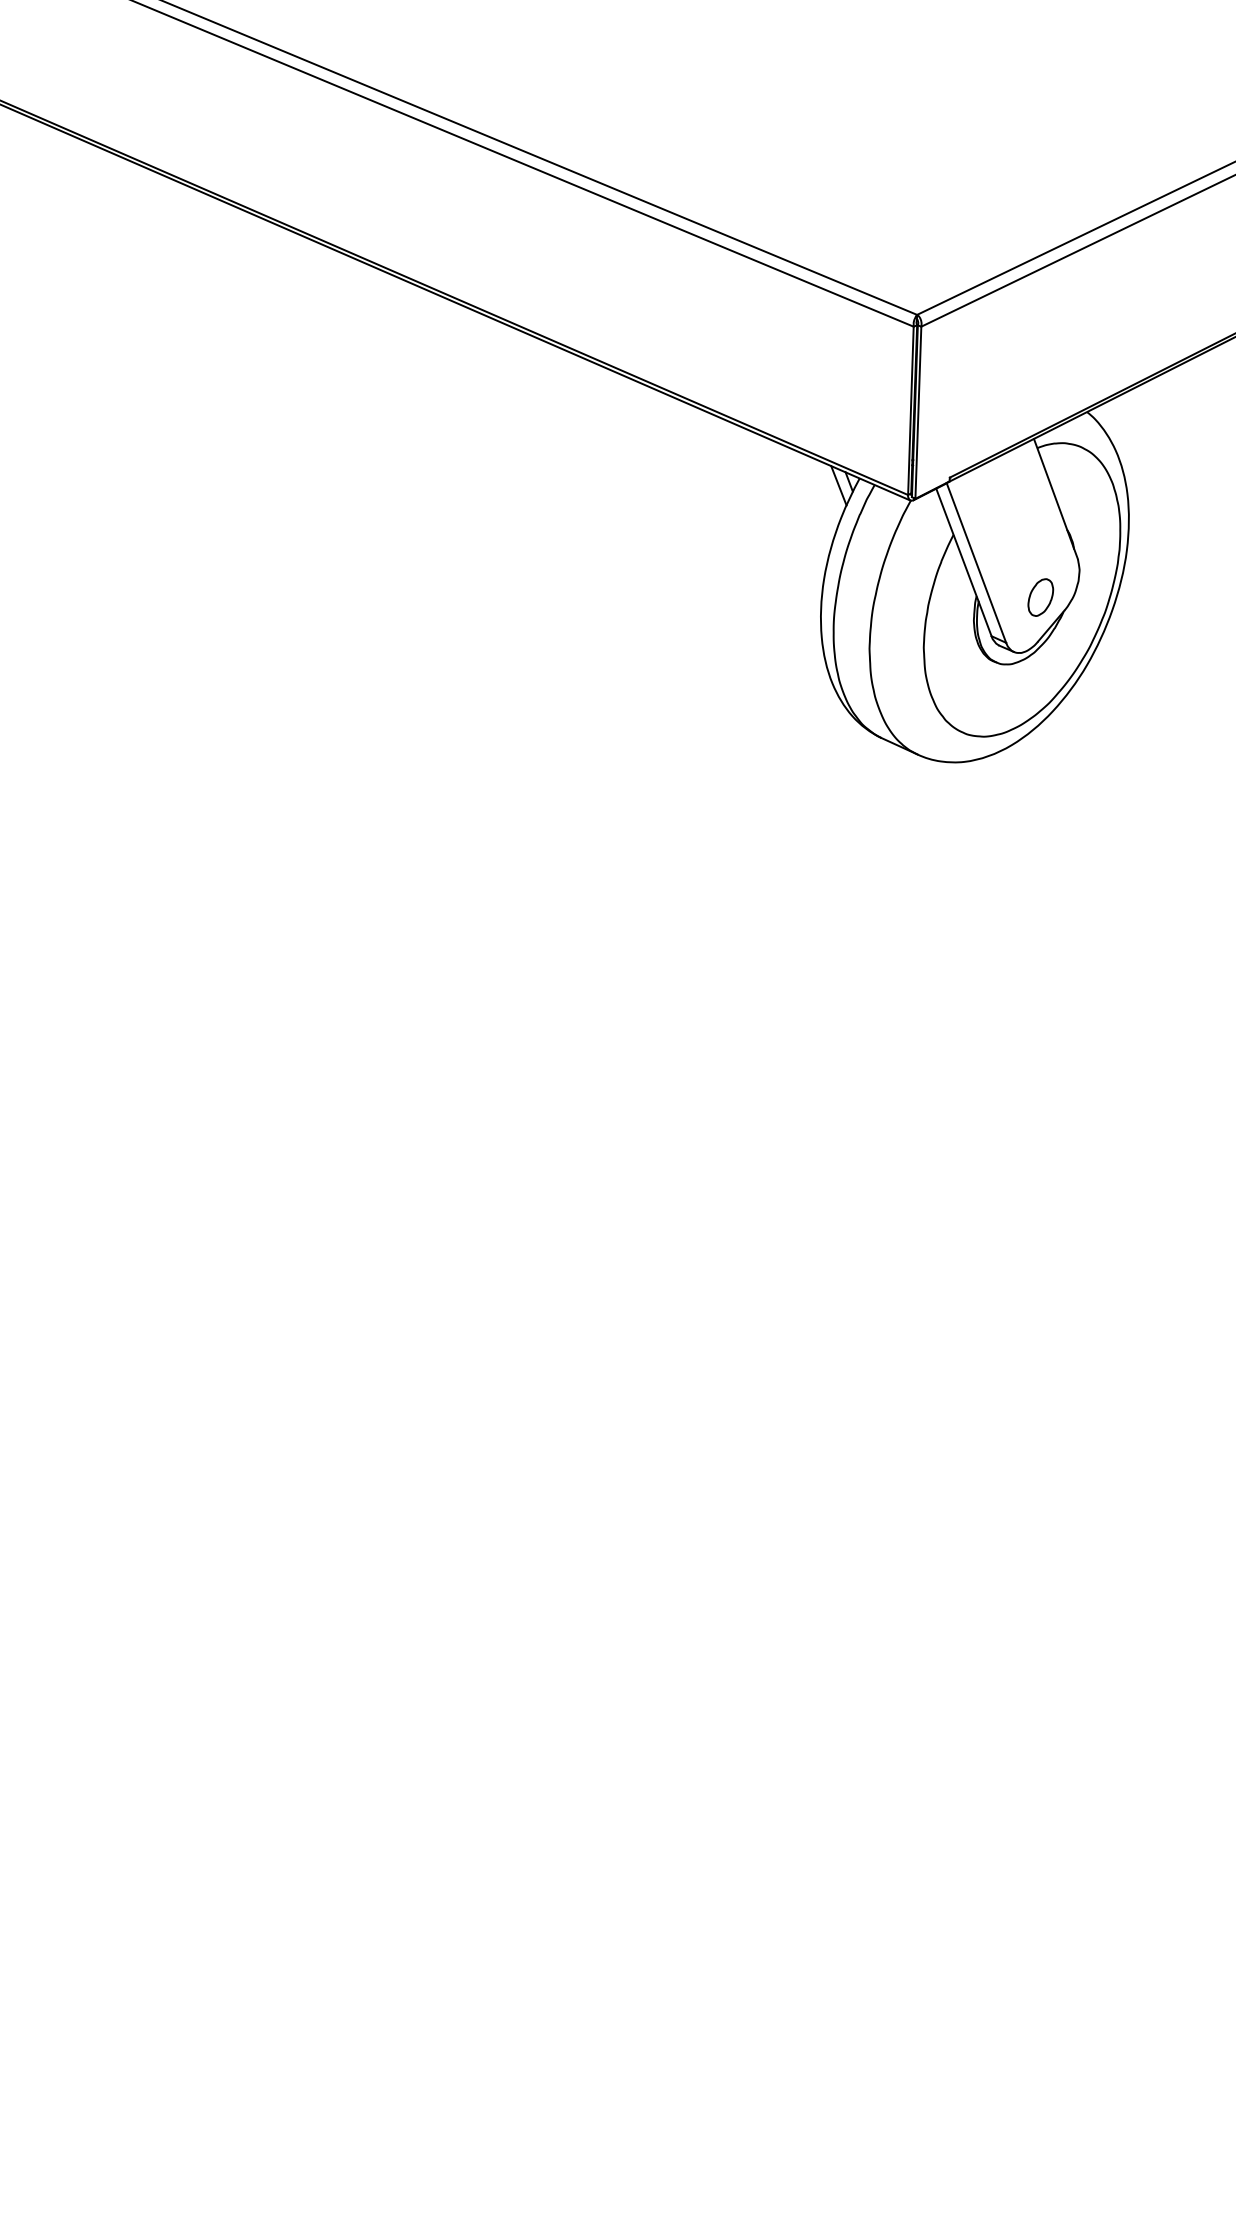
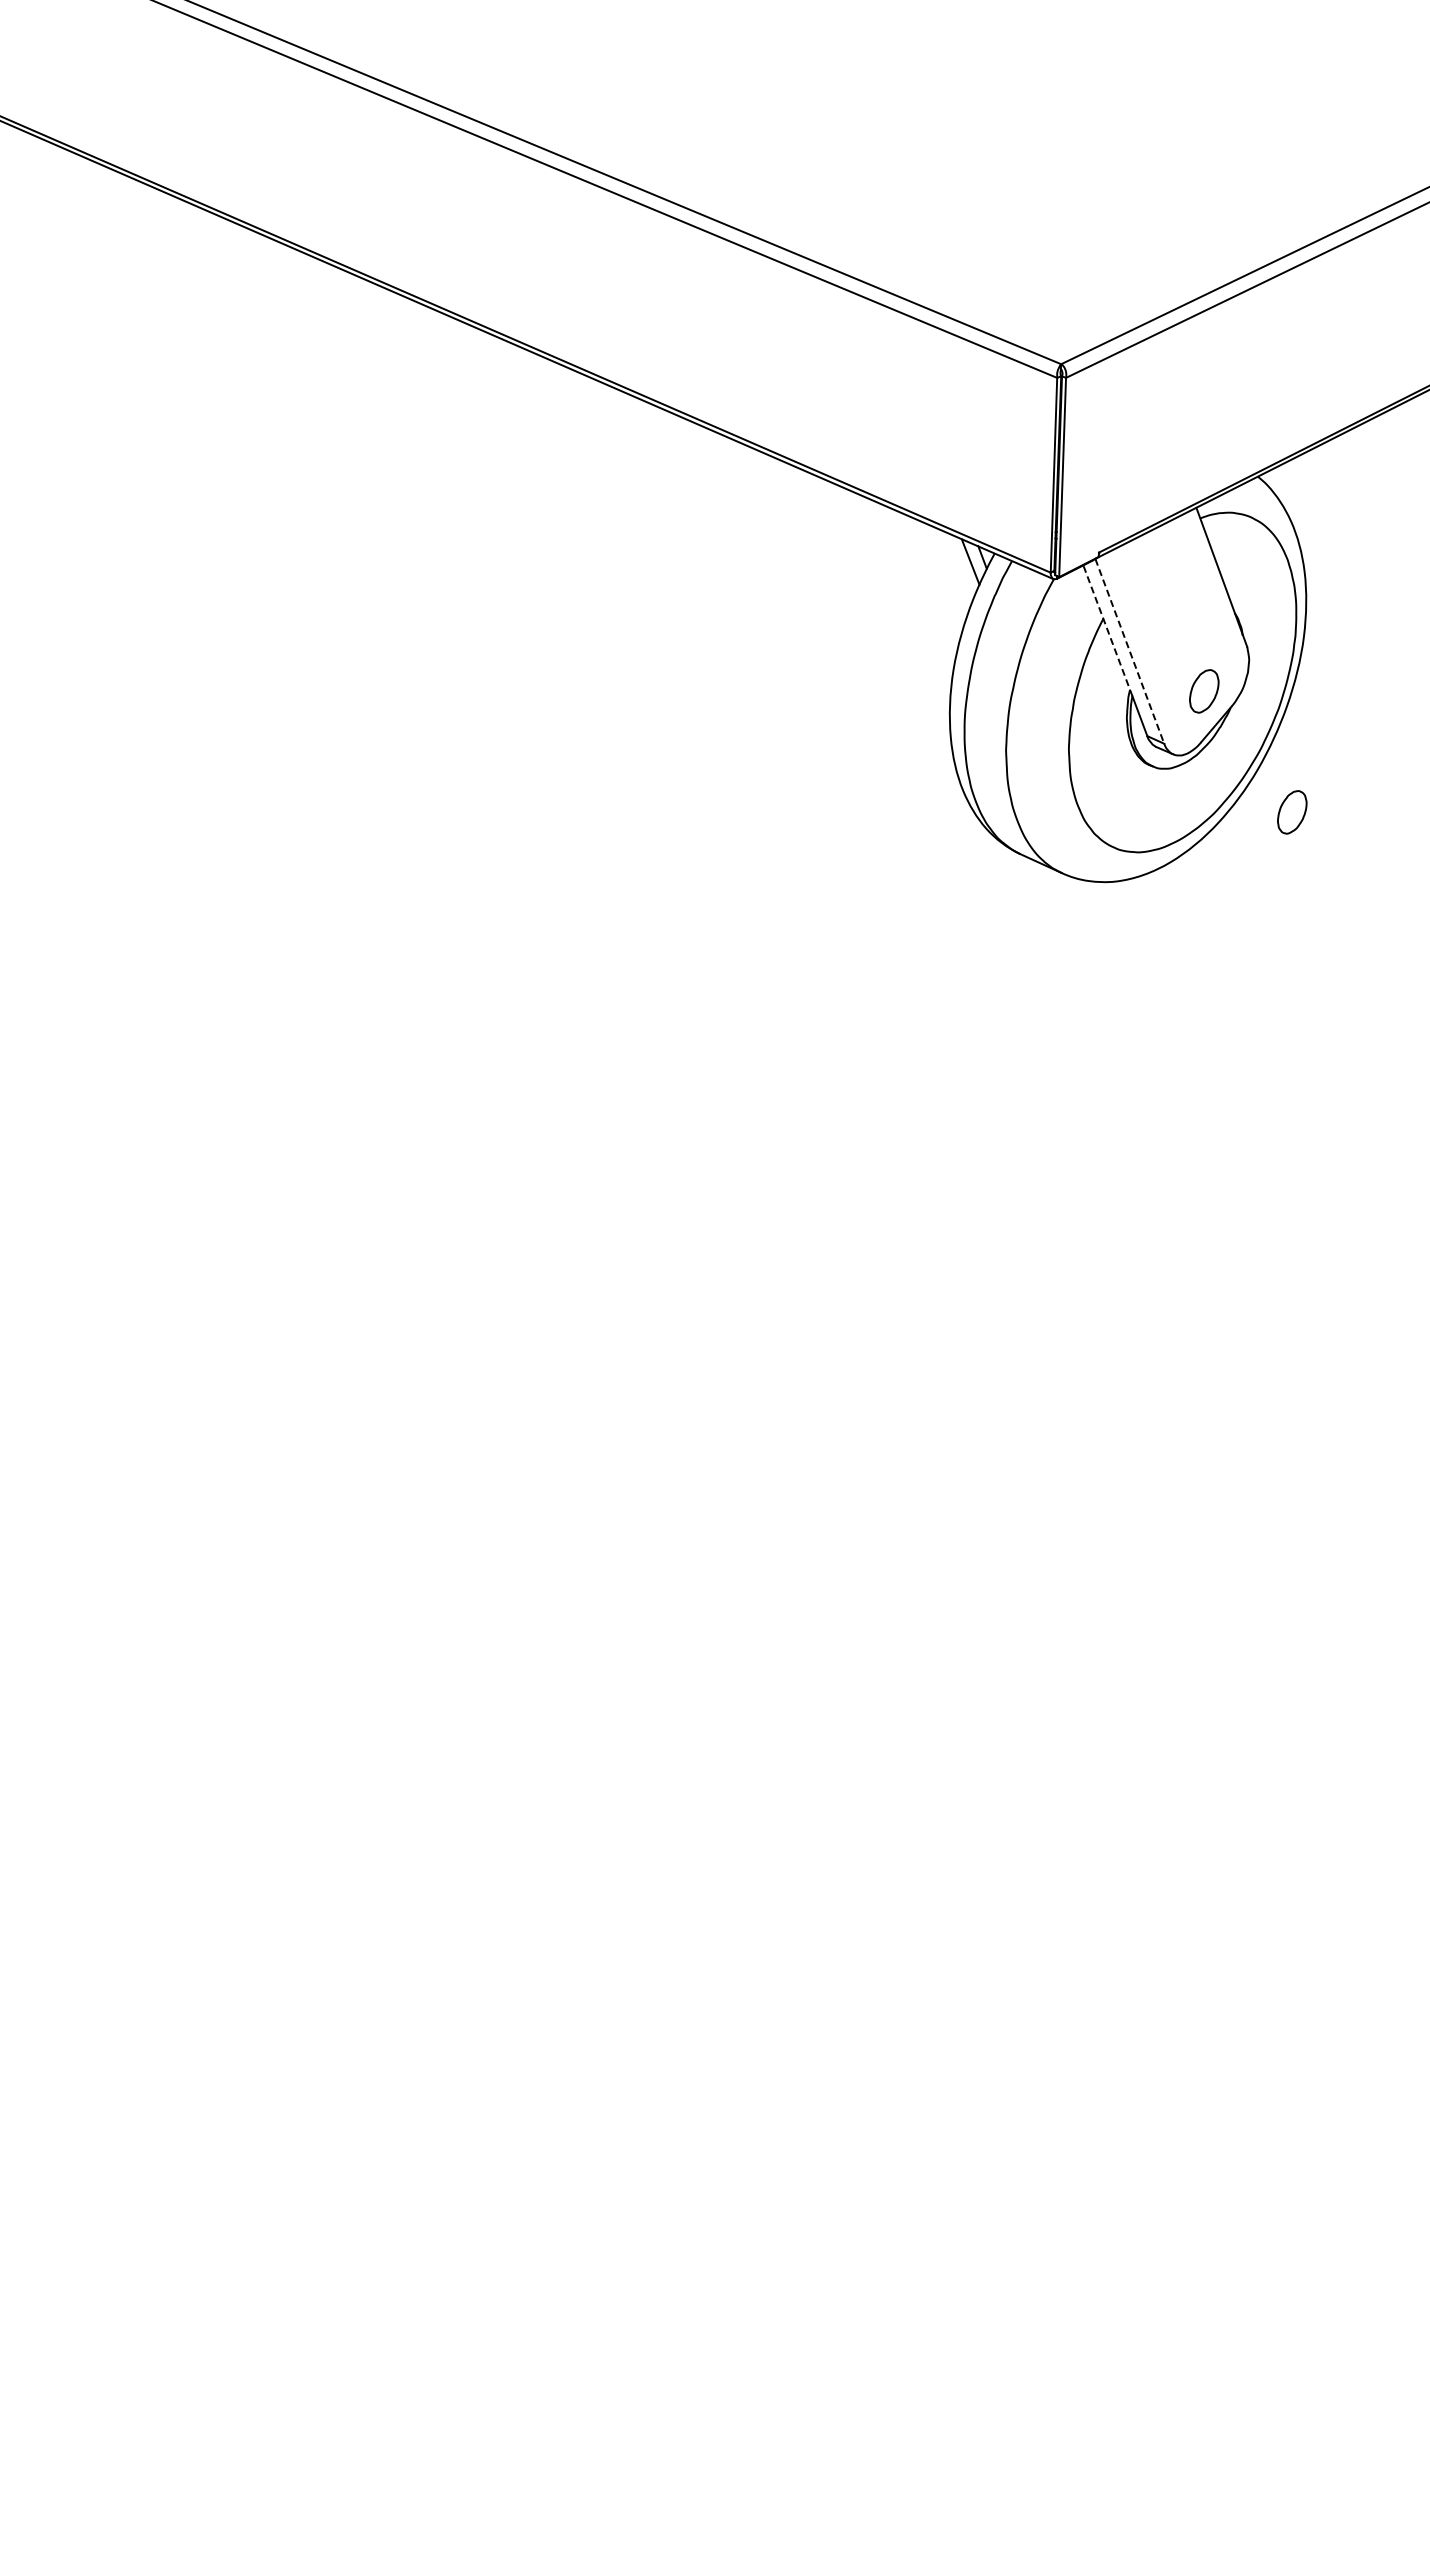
line: (957, 544) -> (1107, 630), solid -> dashed
line: (976, 563) -> (1129, 651), solid -> dashed
part: (1117, 702) -> (1292, 812), added

